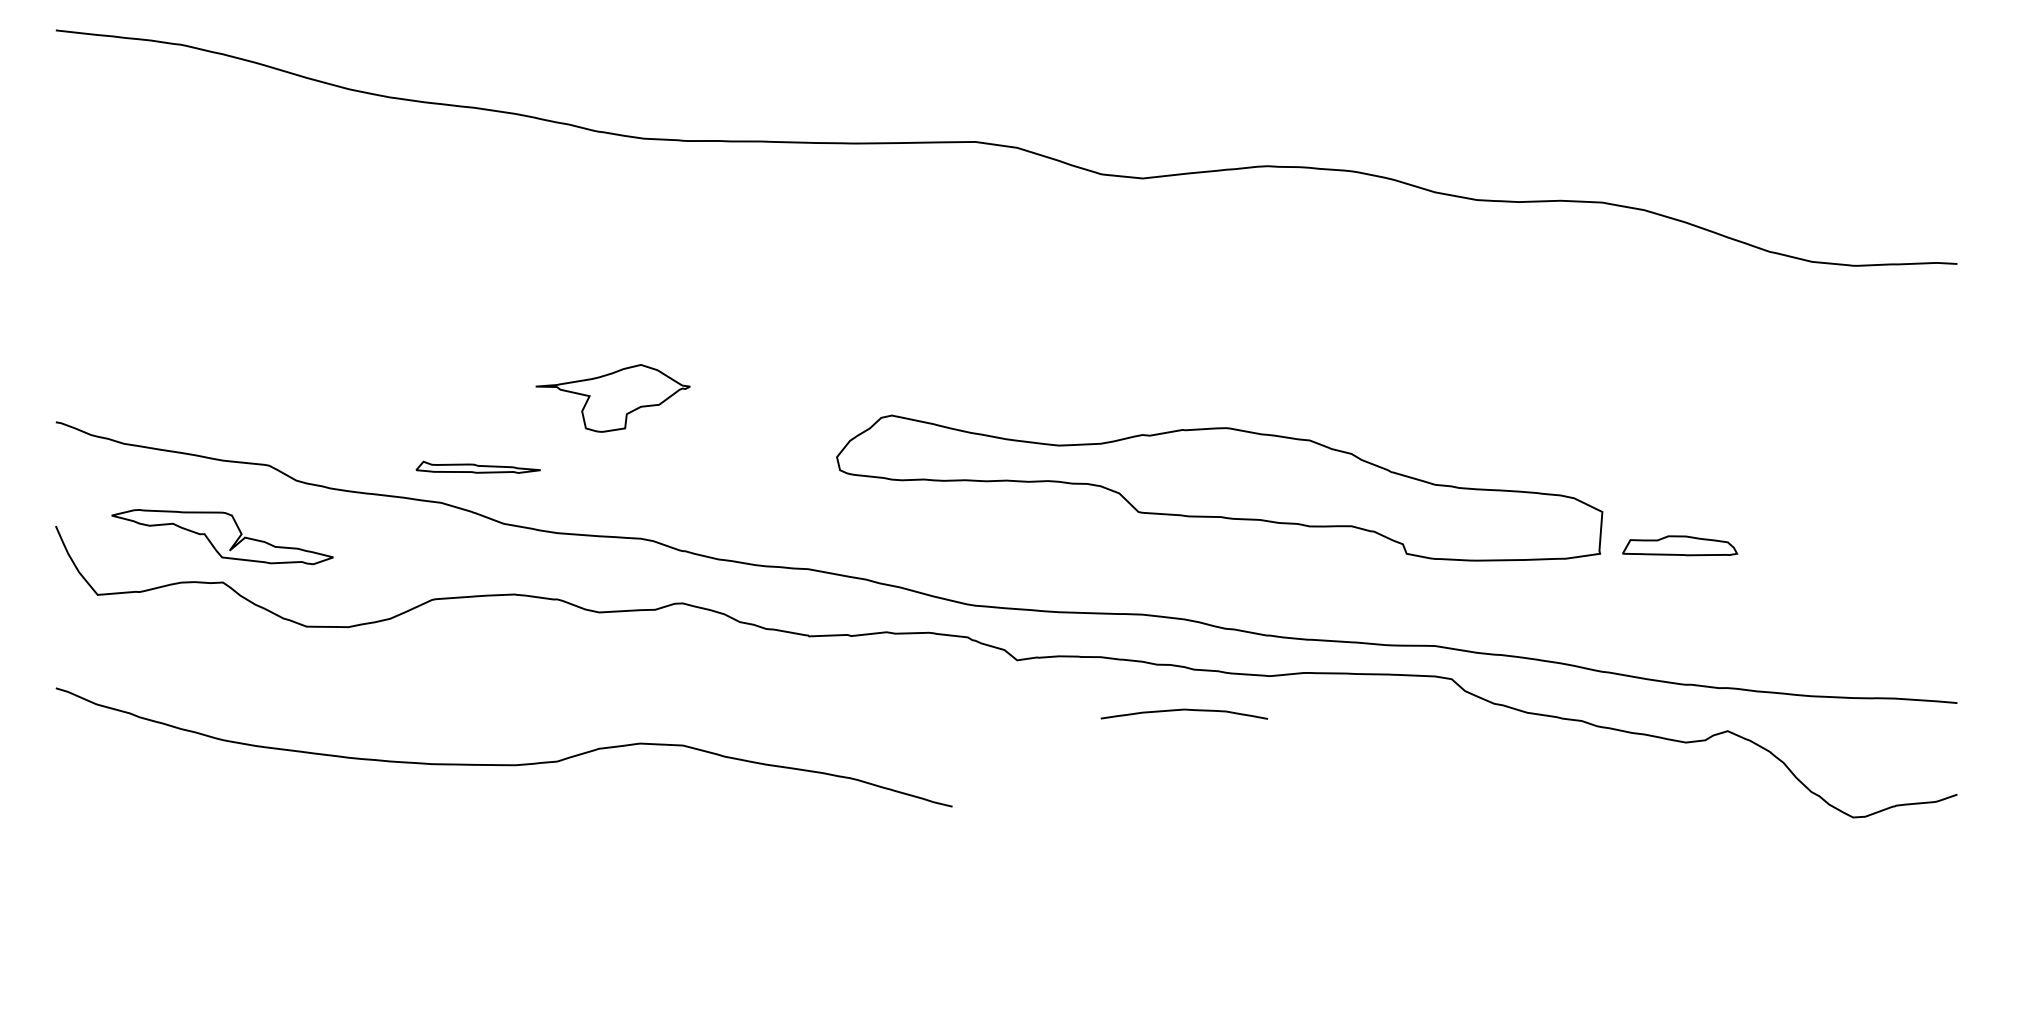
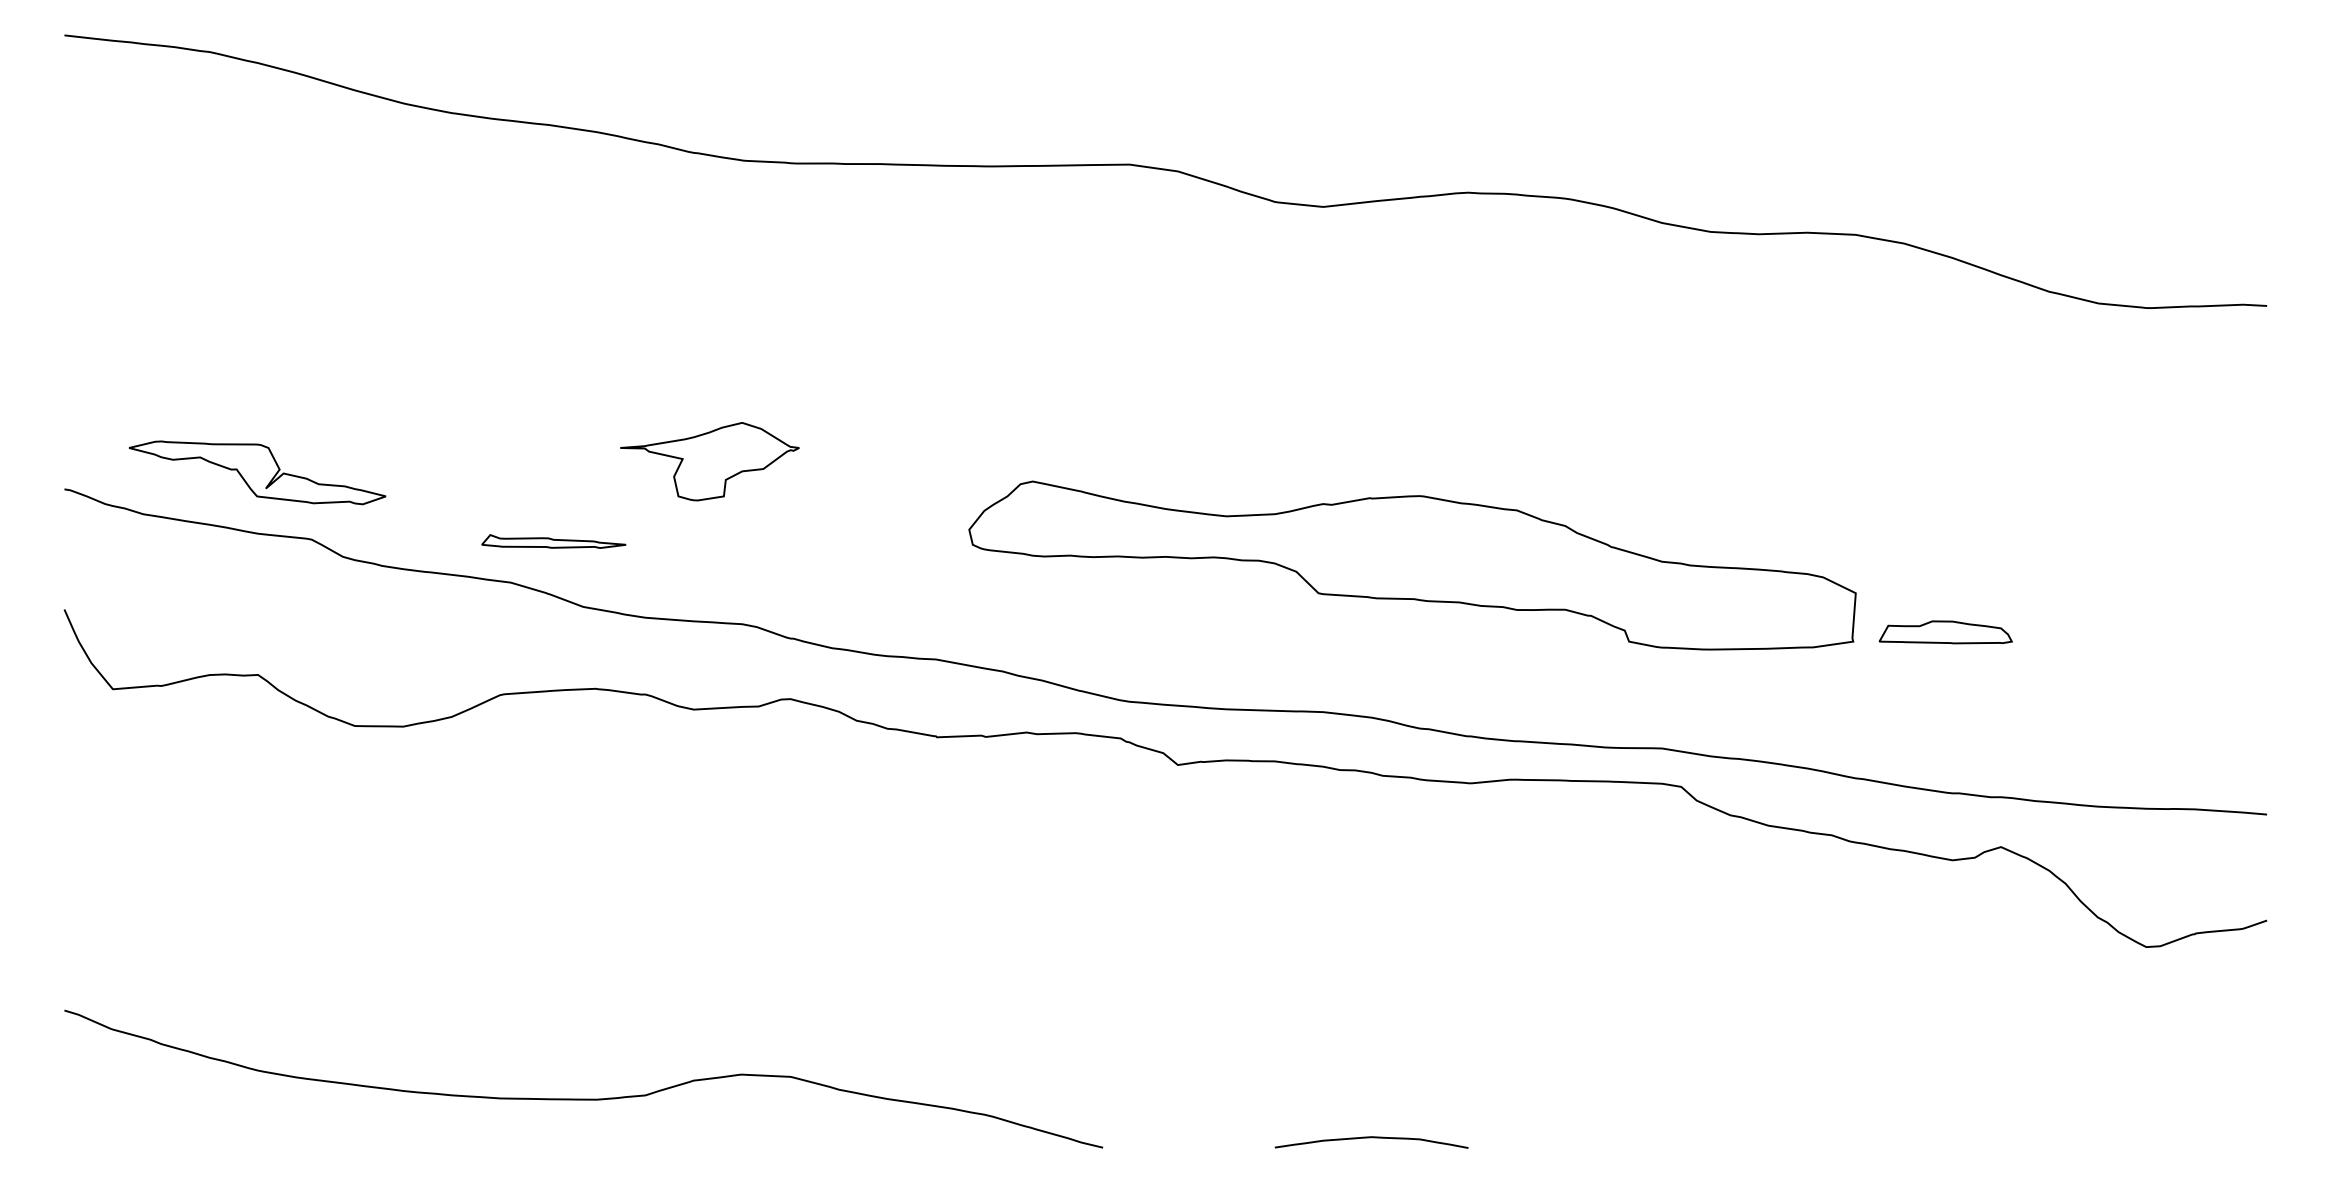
part: (222, 537) -> (257, 473), moved
curve: (1183, 710) -> (1370, 1138), moved
curve: (503, 764) -> (582, 1098), moved

